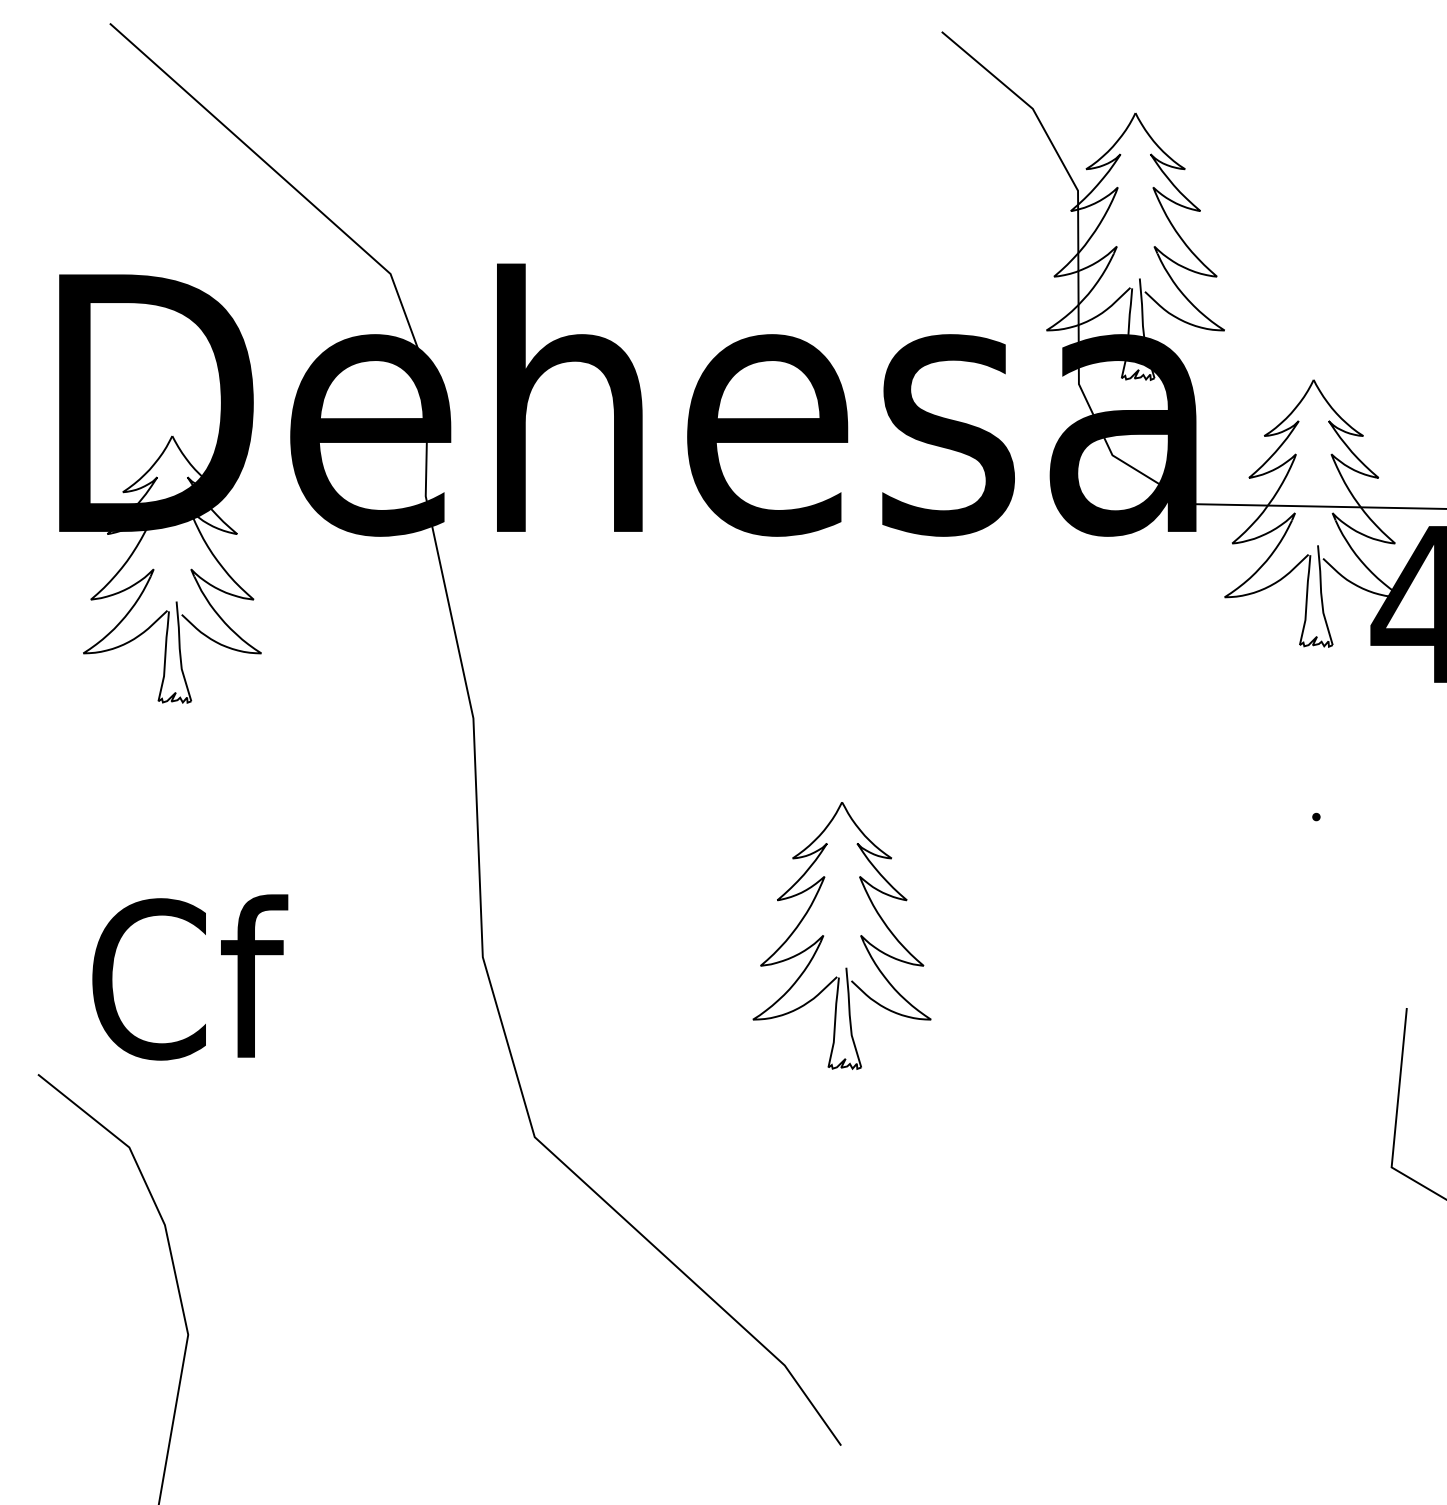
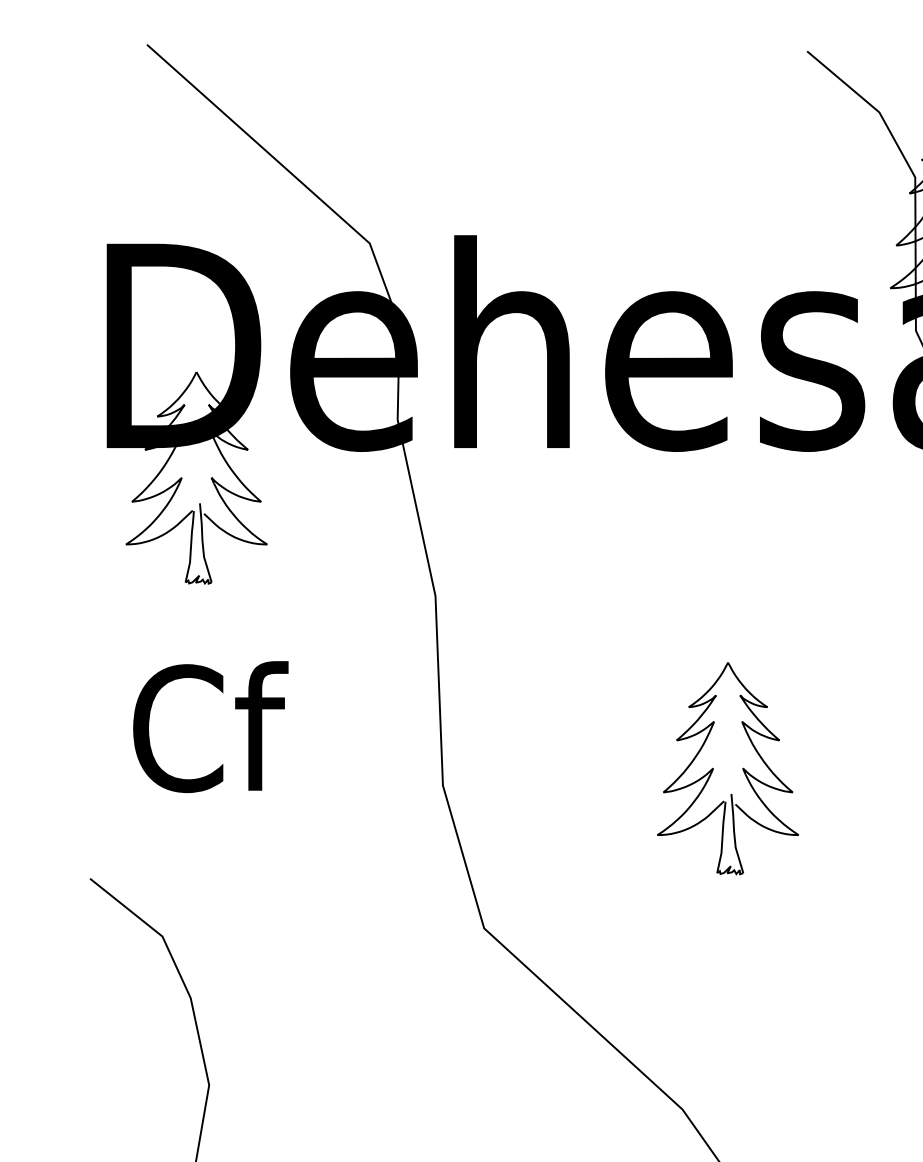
text: (190, 977) -> (210, 727), moved

